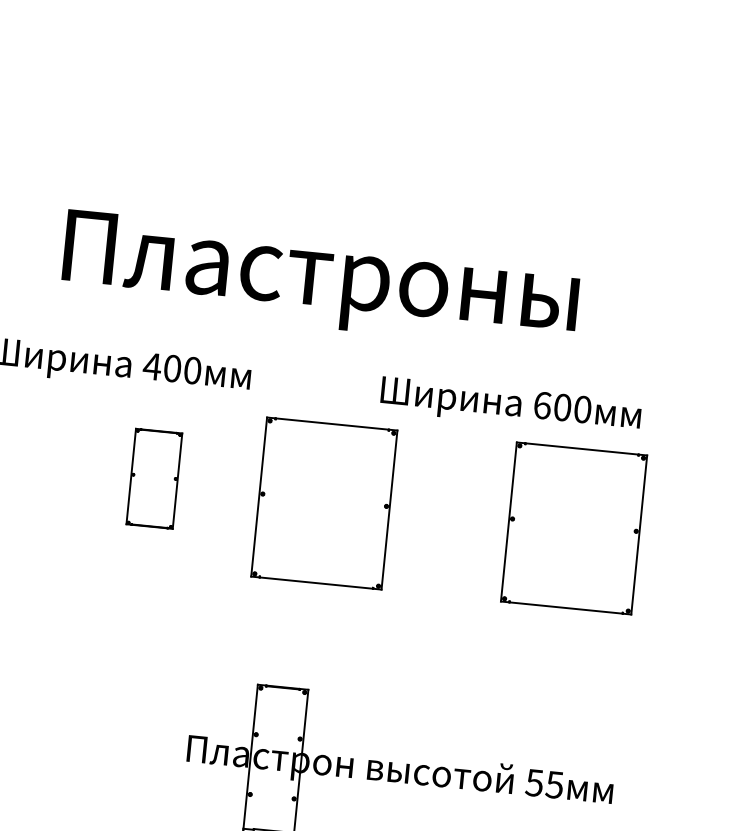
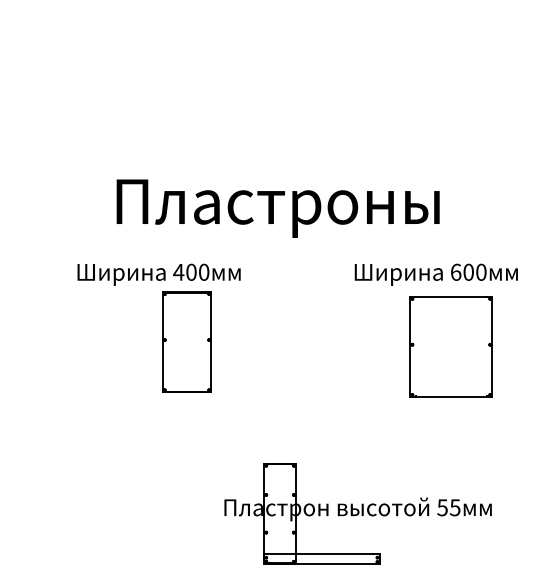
text: (509, 405) -> (435, 274), moved
part: (153, 477) -> (186, 341), size x1.67
part: (323, 502) -> (293, 346), removed

